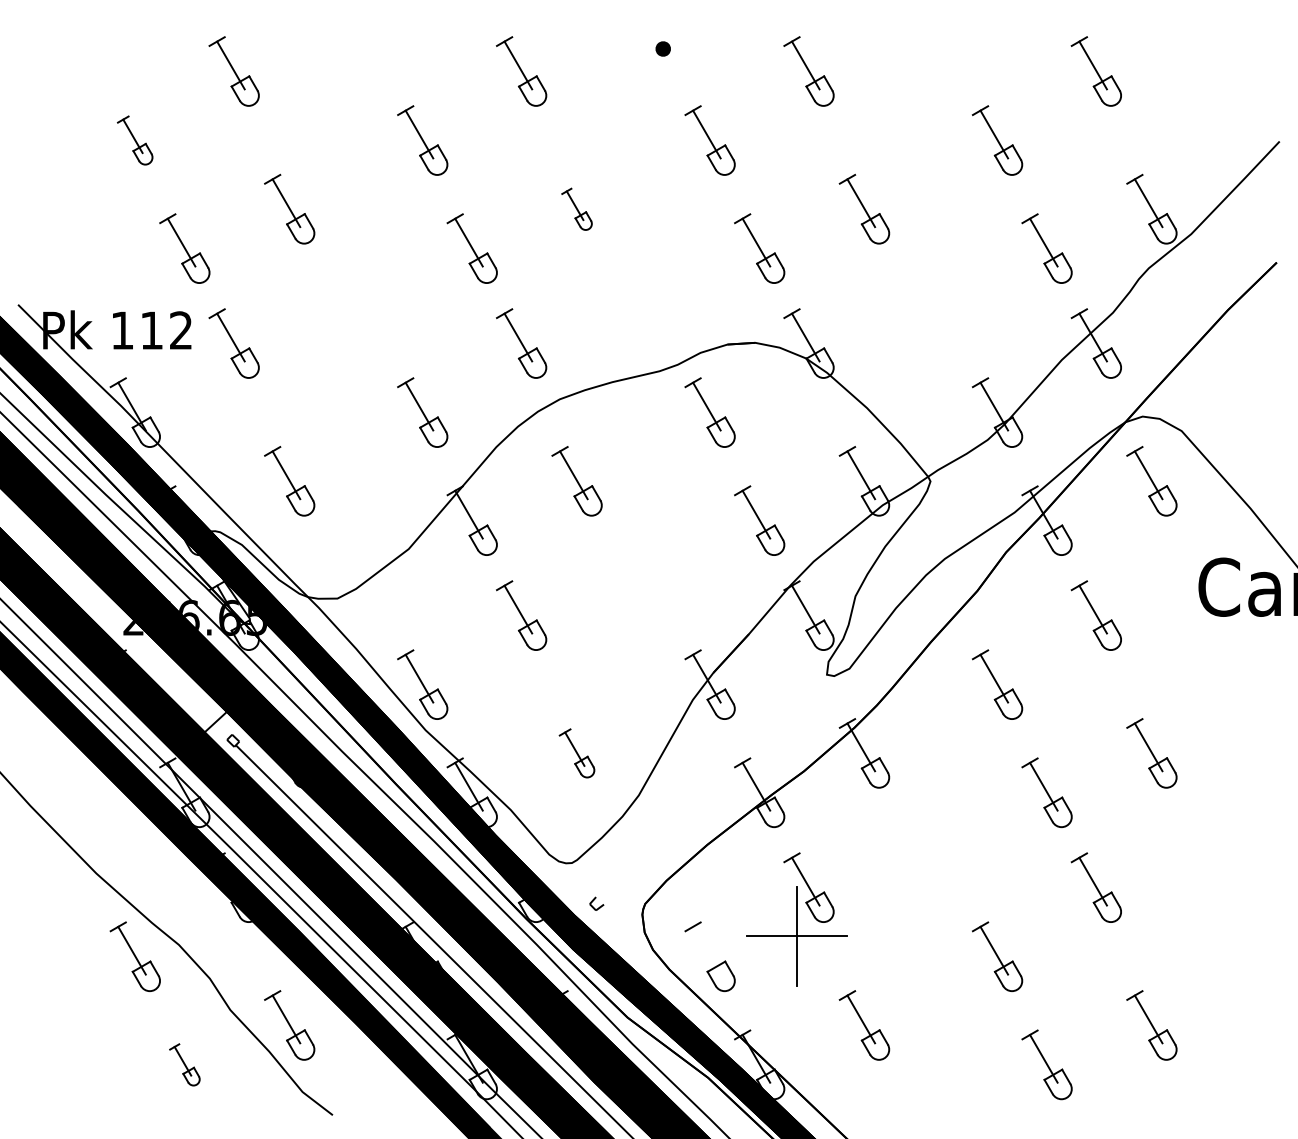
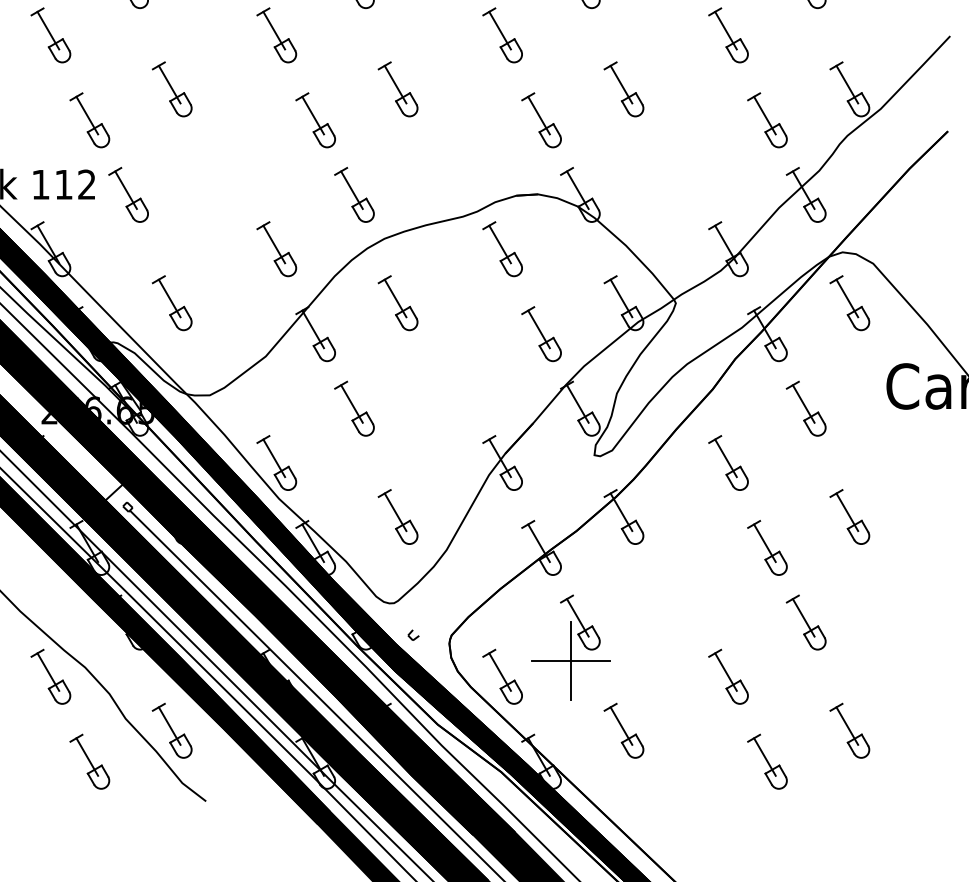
part: (134, 140) -> (50, 35), size x1.43
part: (576, 209) -> (397, 89), size x1.67
part: (576, 753) -> (397, 517), size x1.43
line: (706, 950) -> (499, 671), added
part: (184, 1064) -> (89, 761), size x1.67

